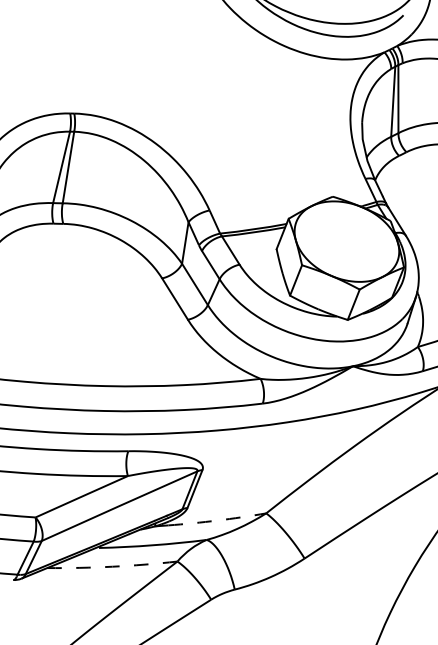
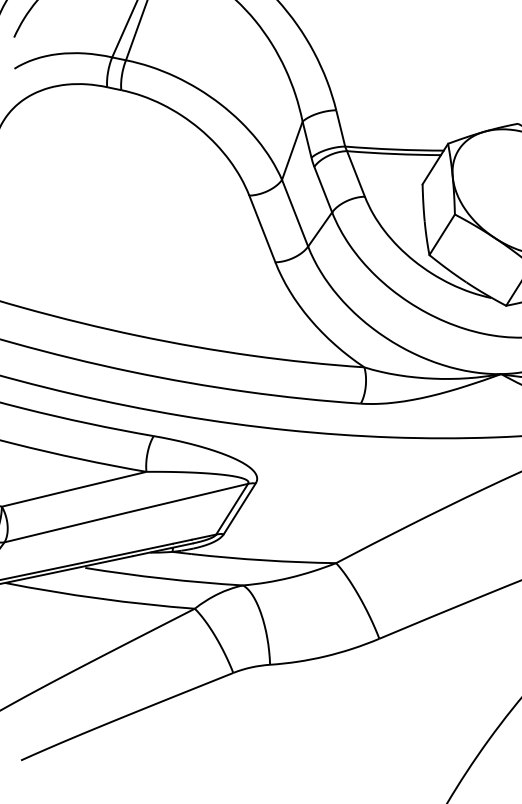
arc: (217, 520) -> (263, 560), dashed -> solid
arc: (112, 566) -> (99, 598), dashed -> solid

